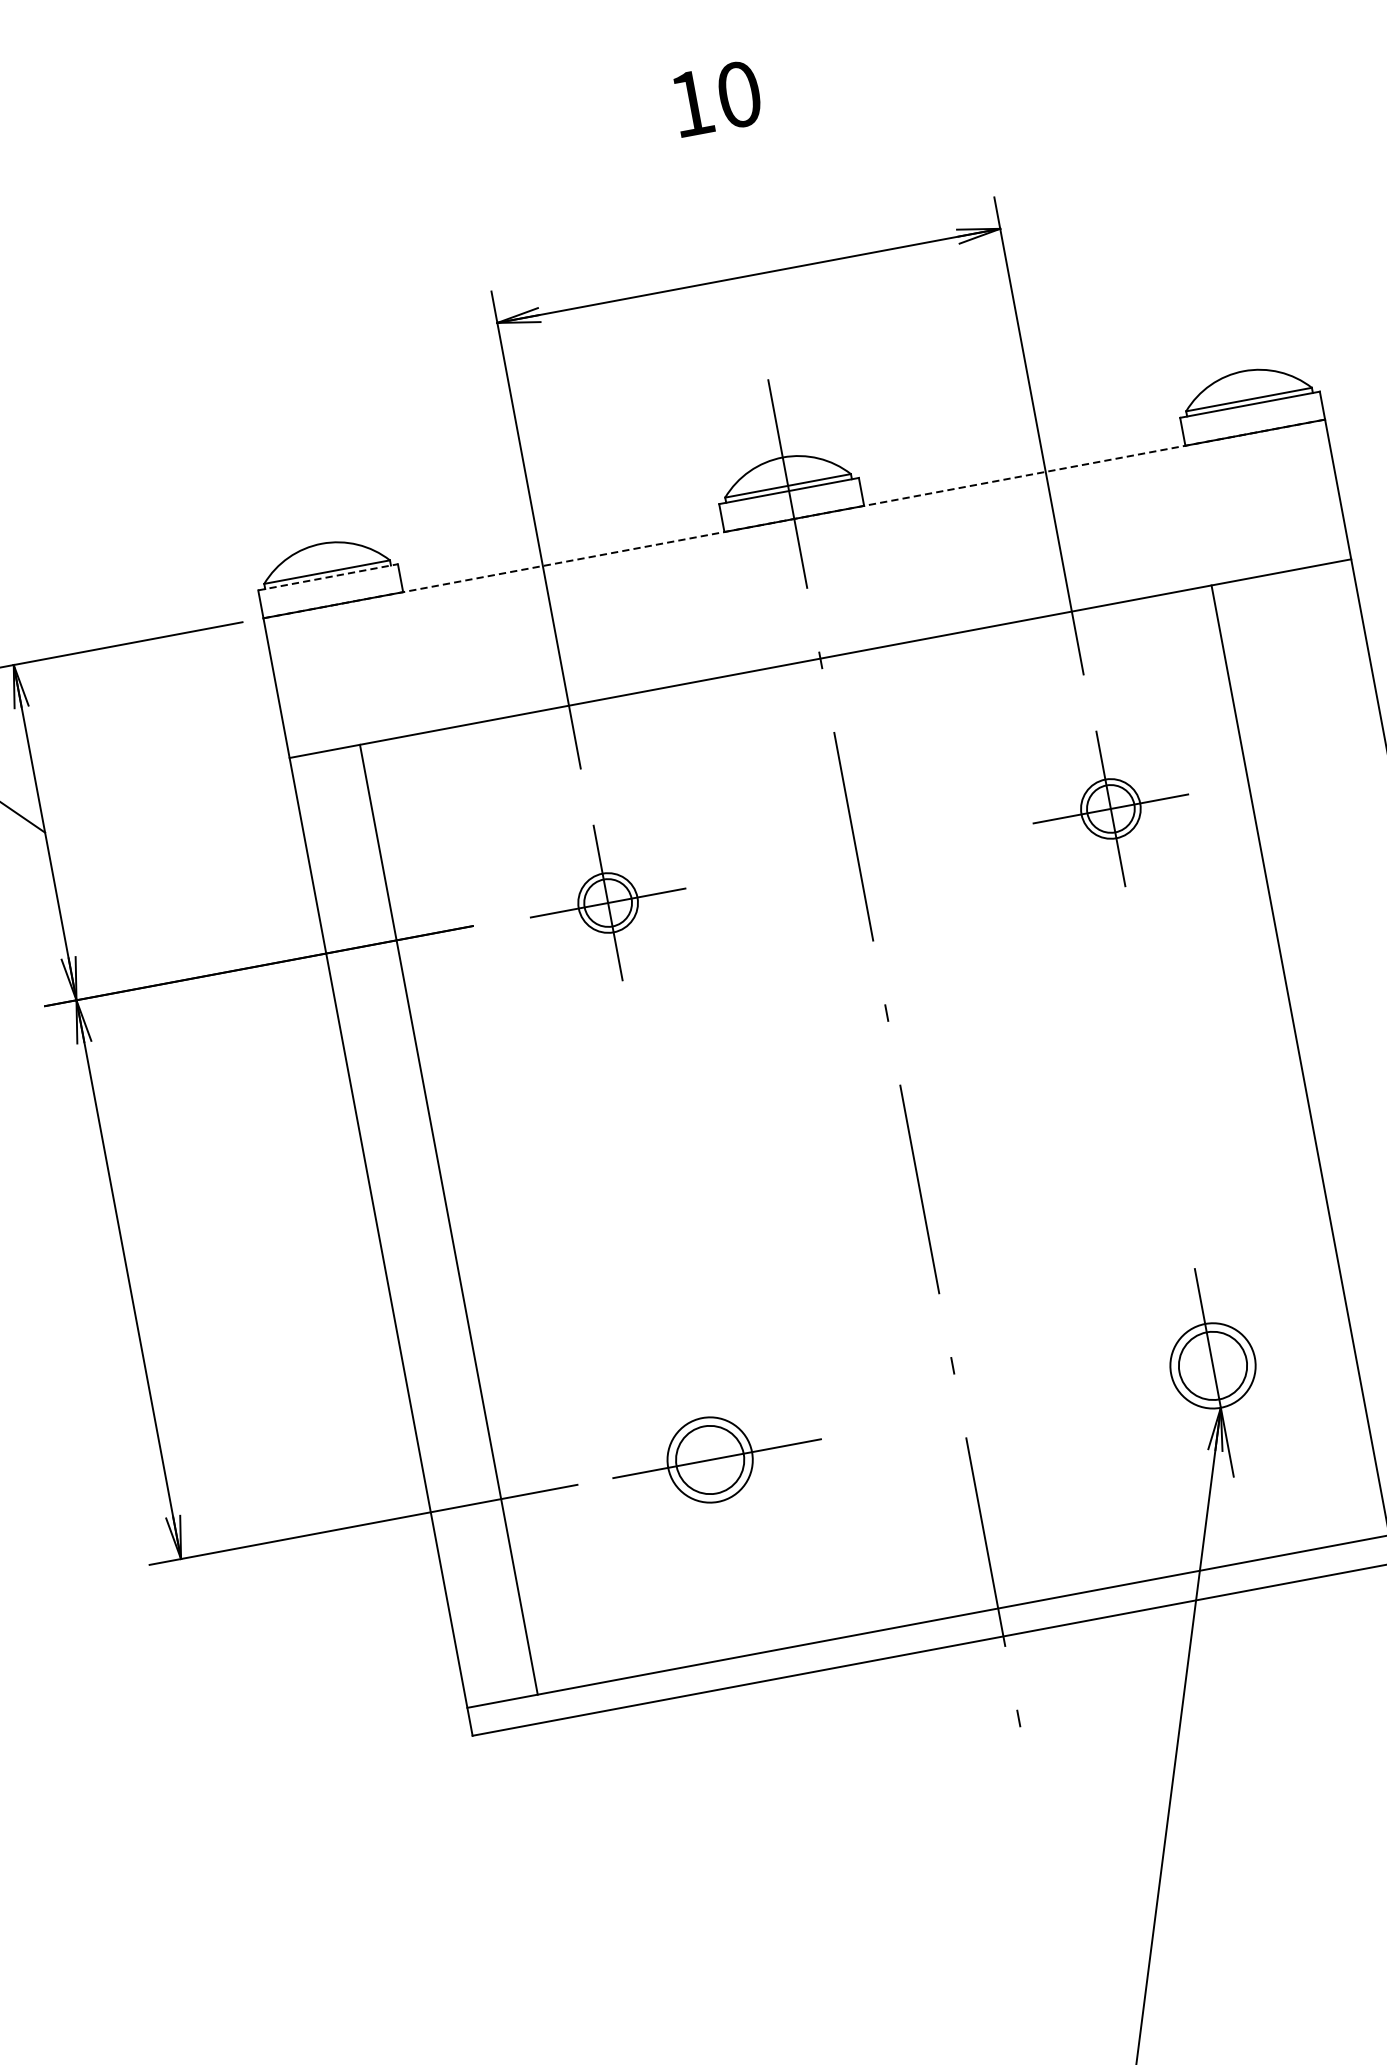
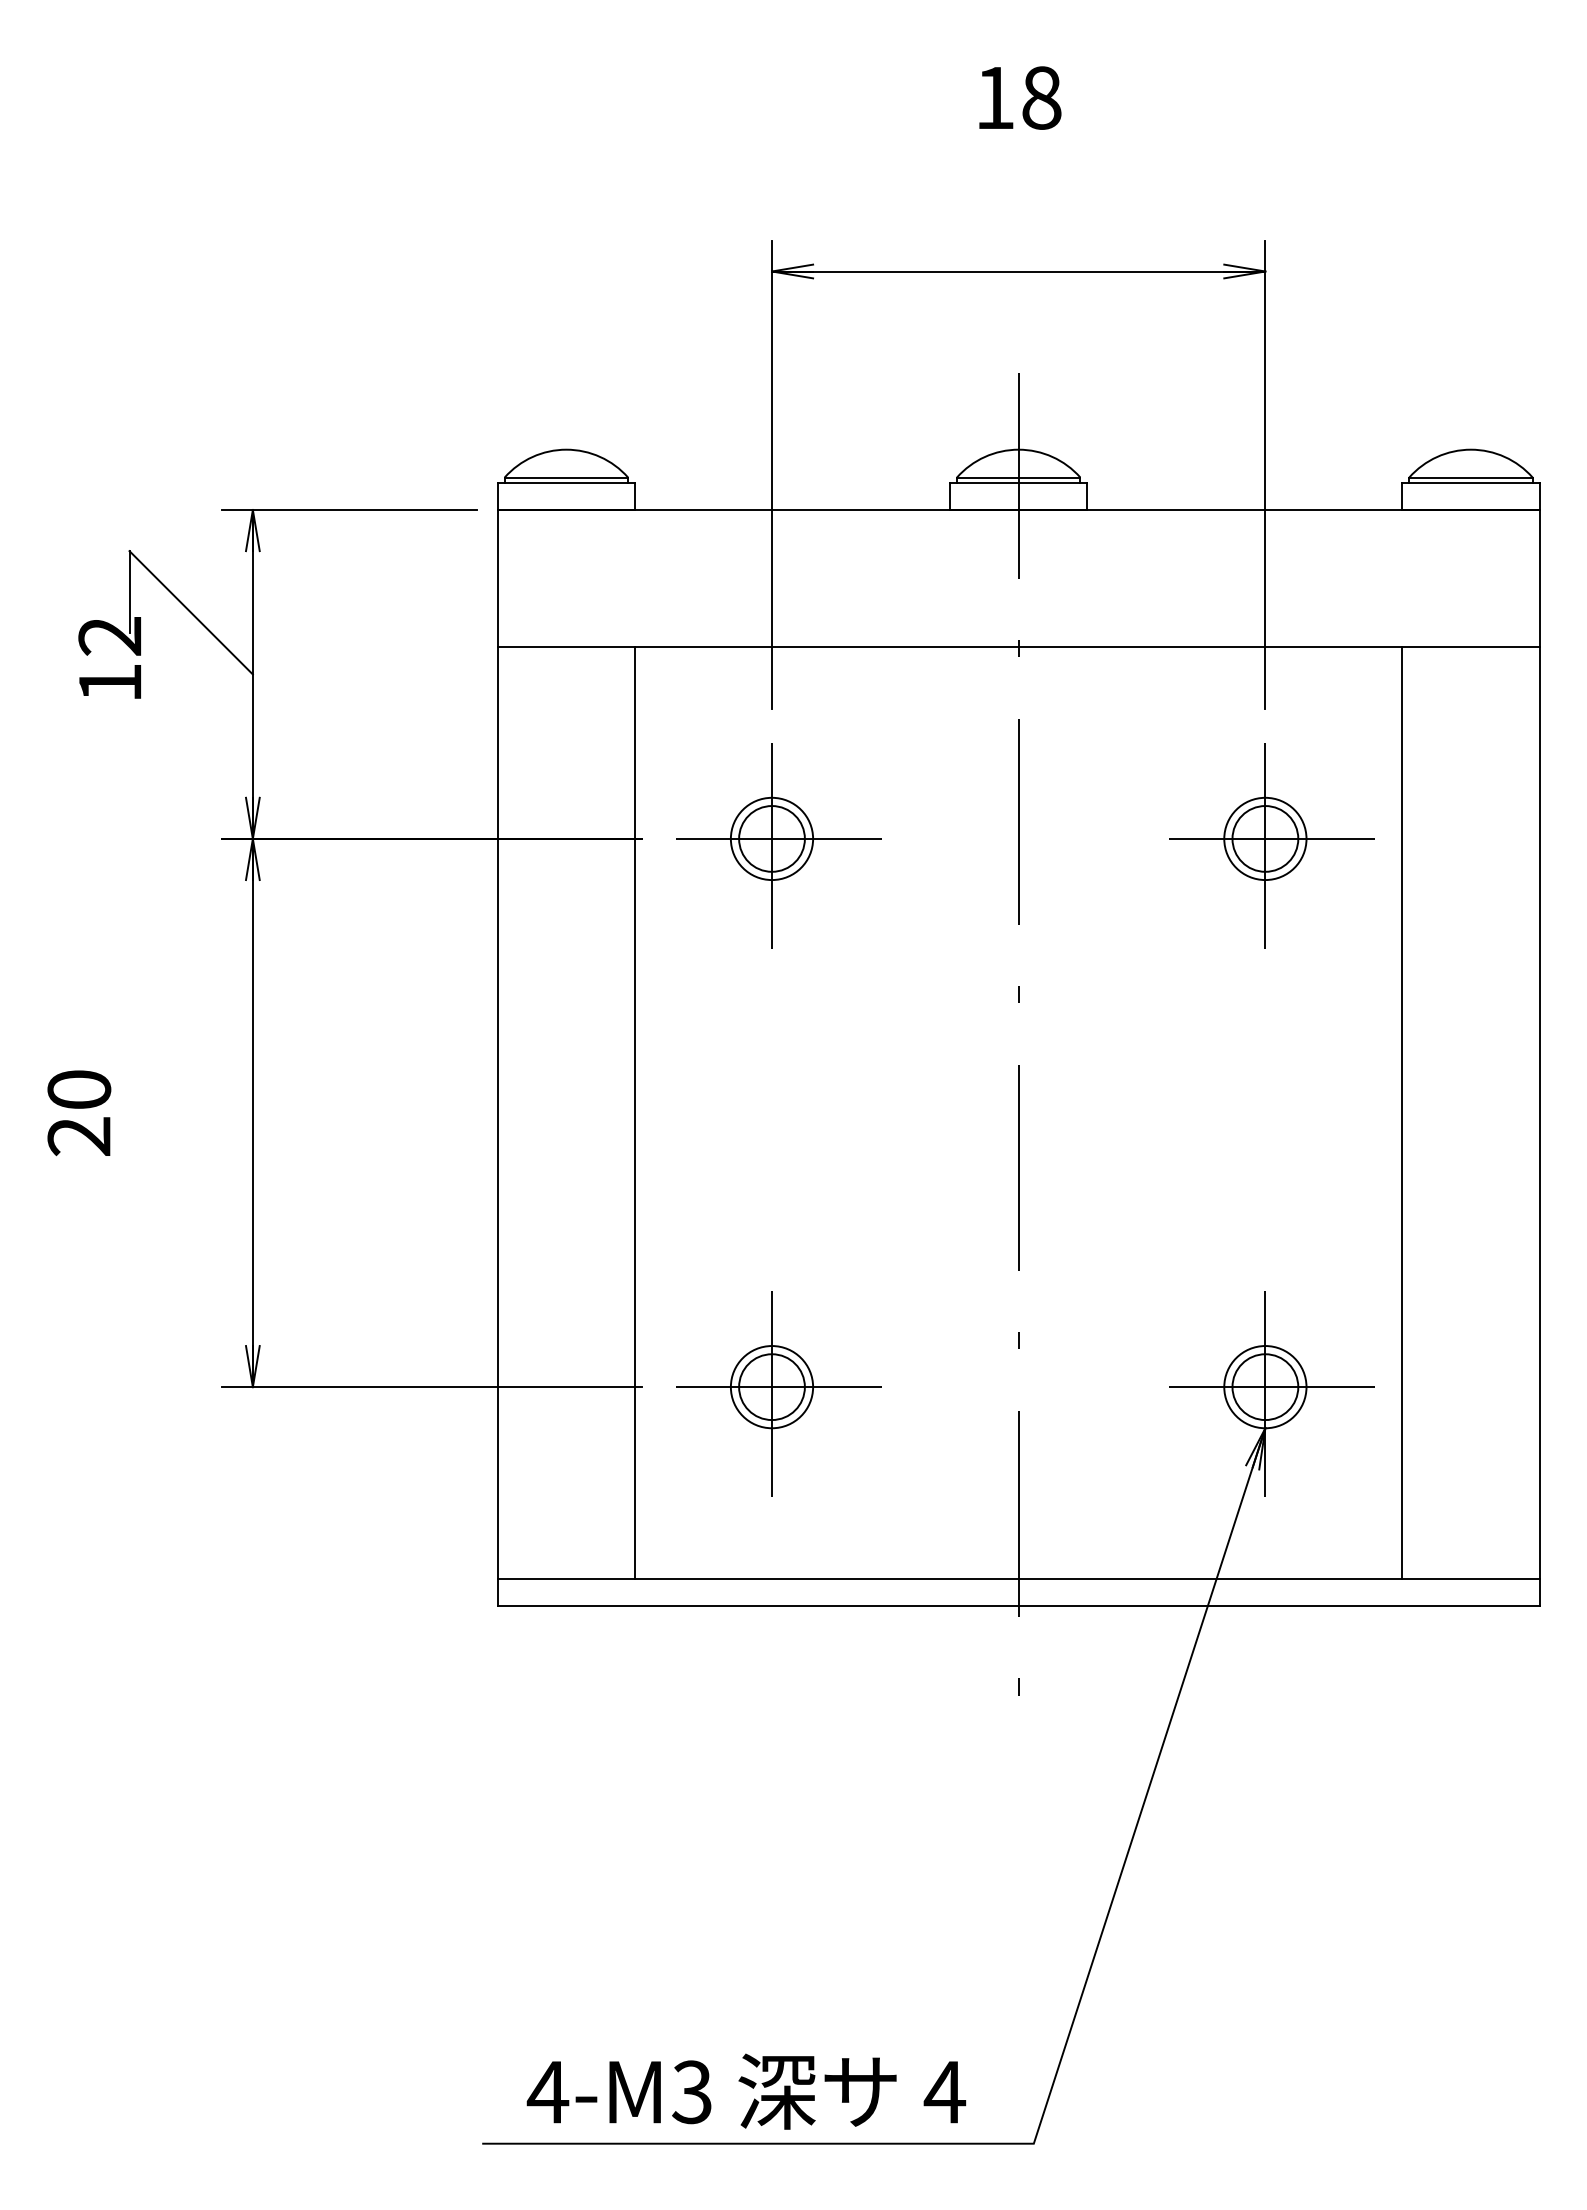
text: (738, 94) -> (1041, 97), 10 -> 18
line: (794, 519) -> (1018, 510), dashed -> solid
line: (328, 577) -> (566, 482), dashed -> solid
part: (1115, 812) -> (1271, 845), size x1.43
part: (613, 906) -> (778, 845), size x1.43
line: (448, 1220) -> (634, 1113), moved
line: (1213, 1366) -> (1265, 1387), added
line: (710, 1459) -> (772, 1386), added

